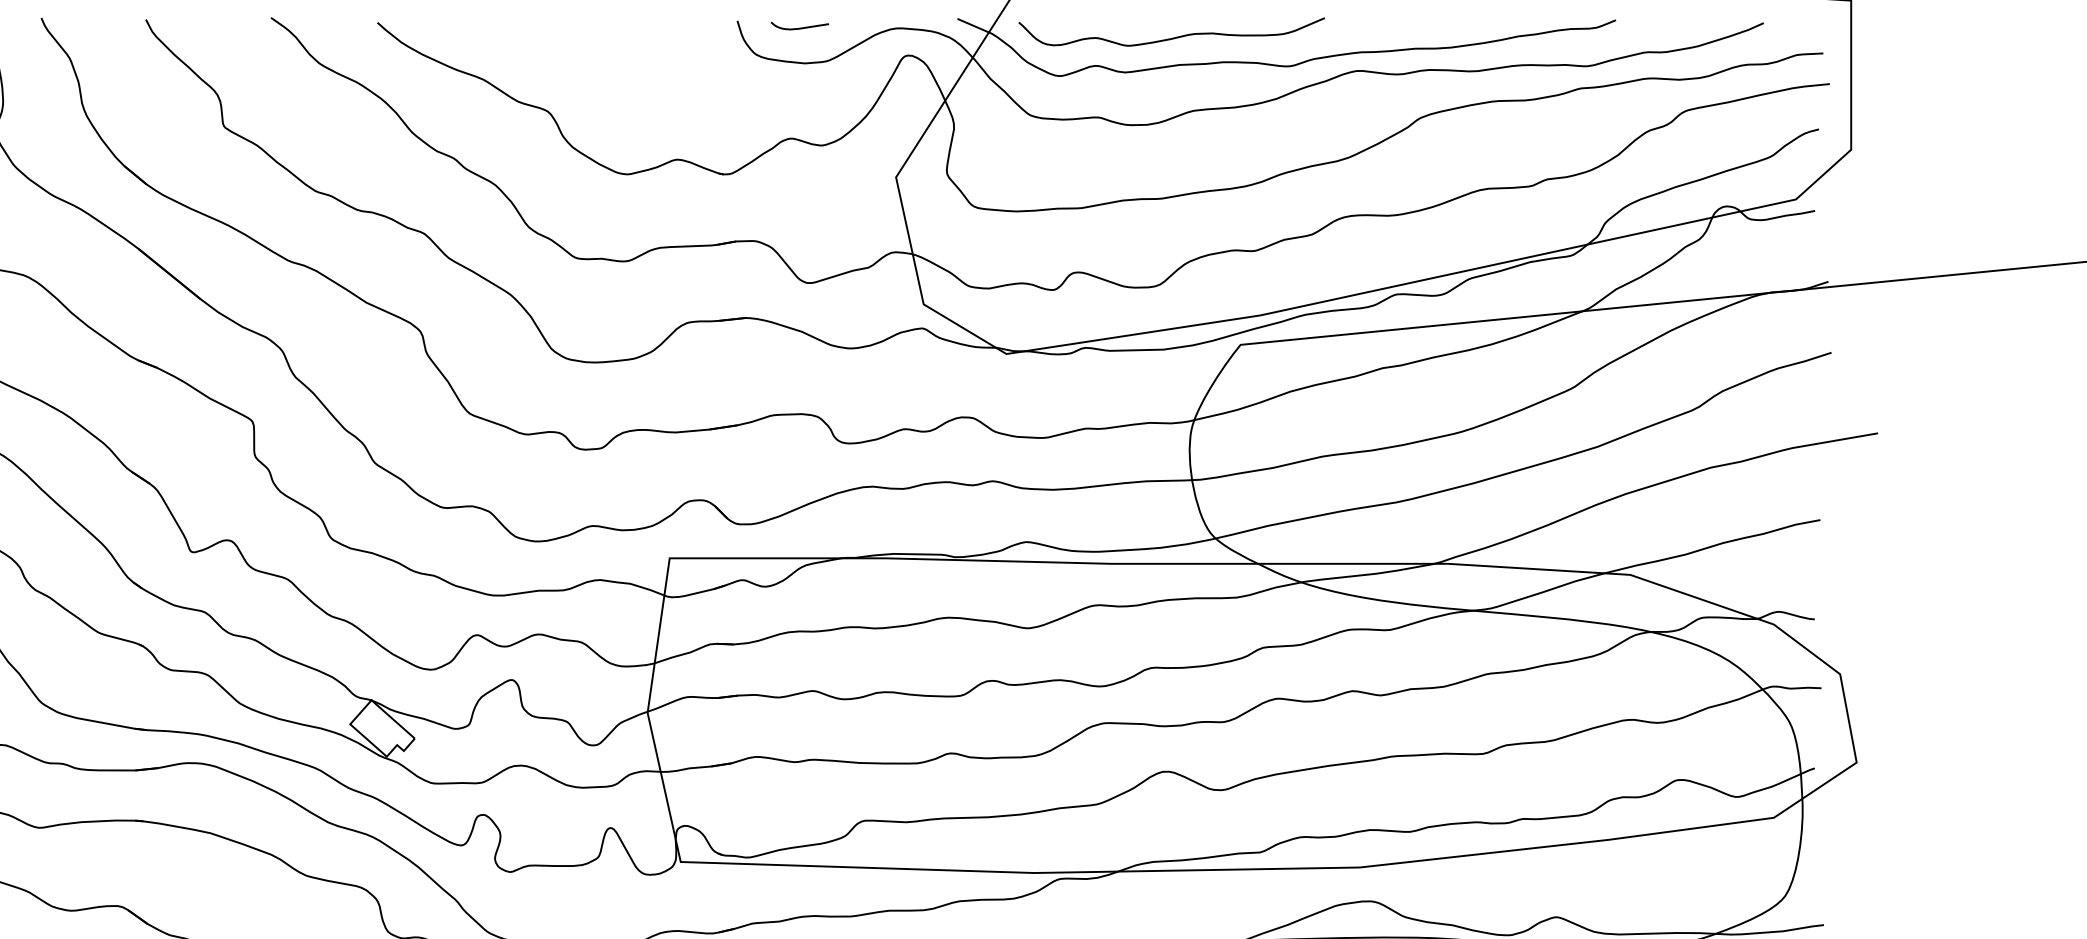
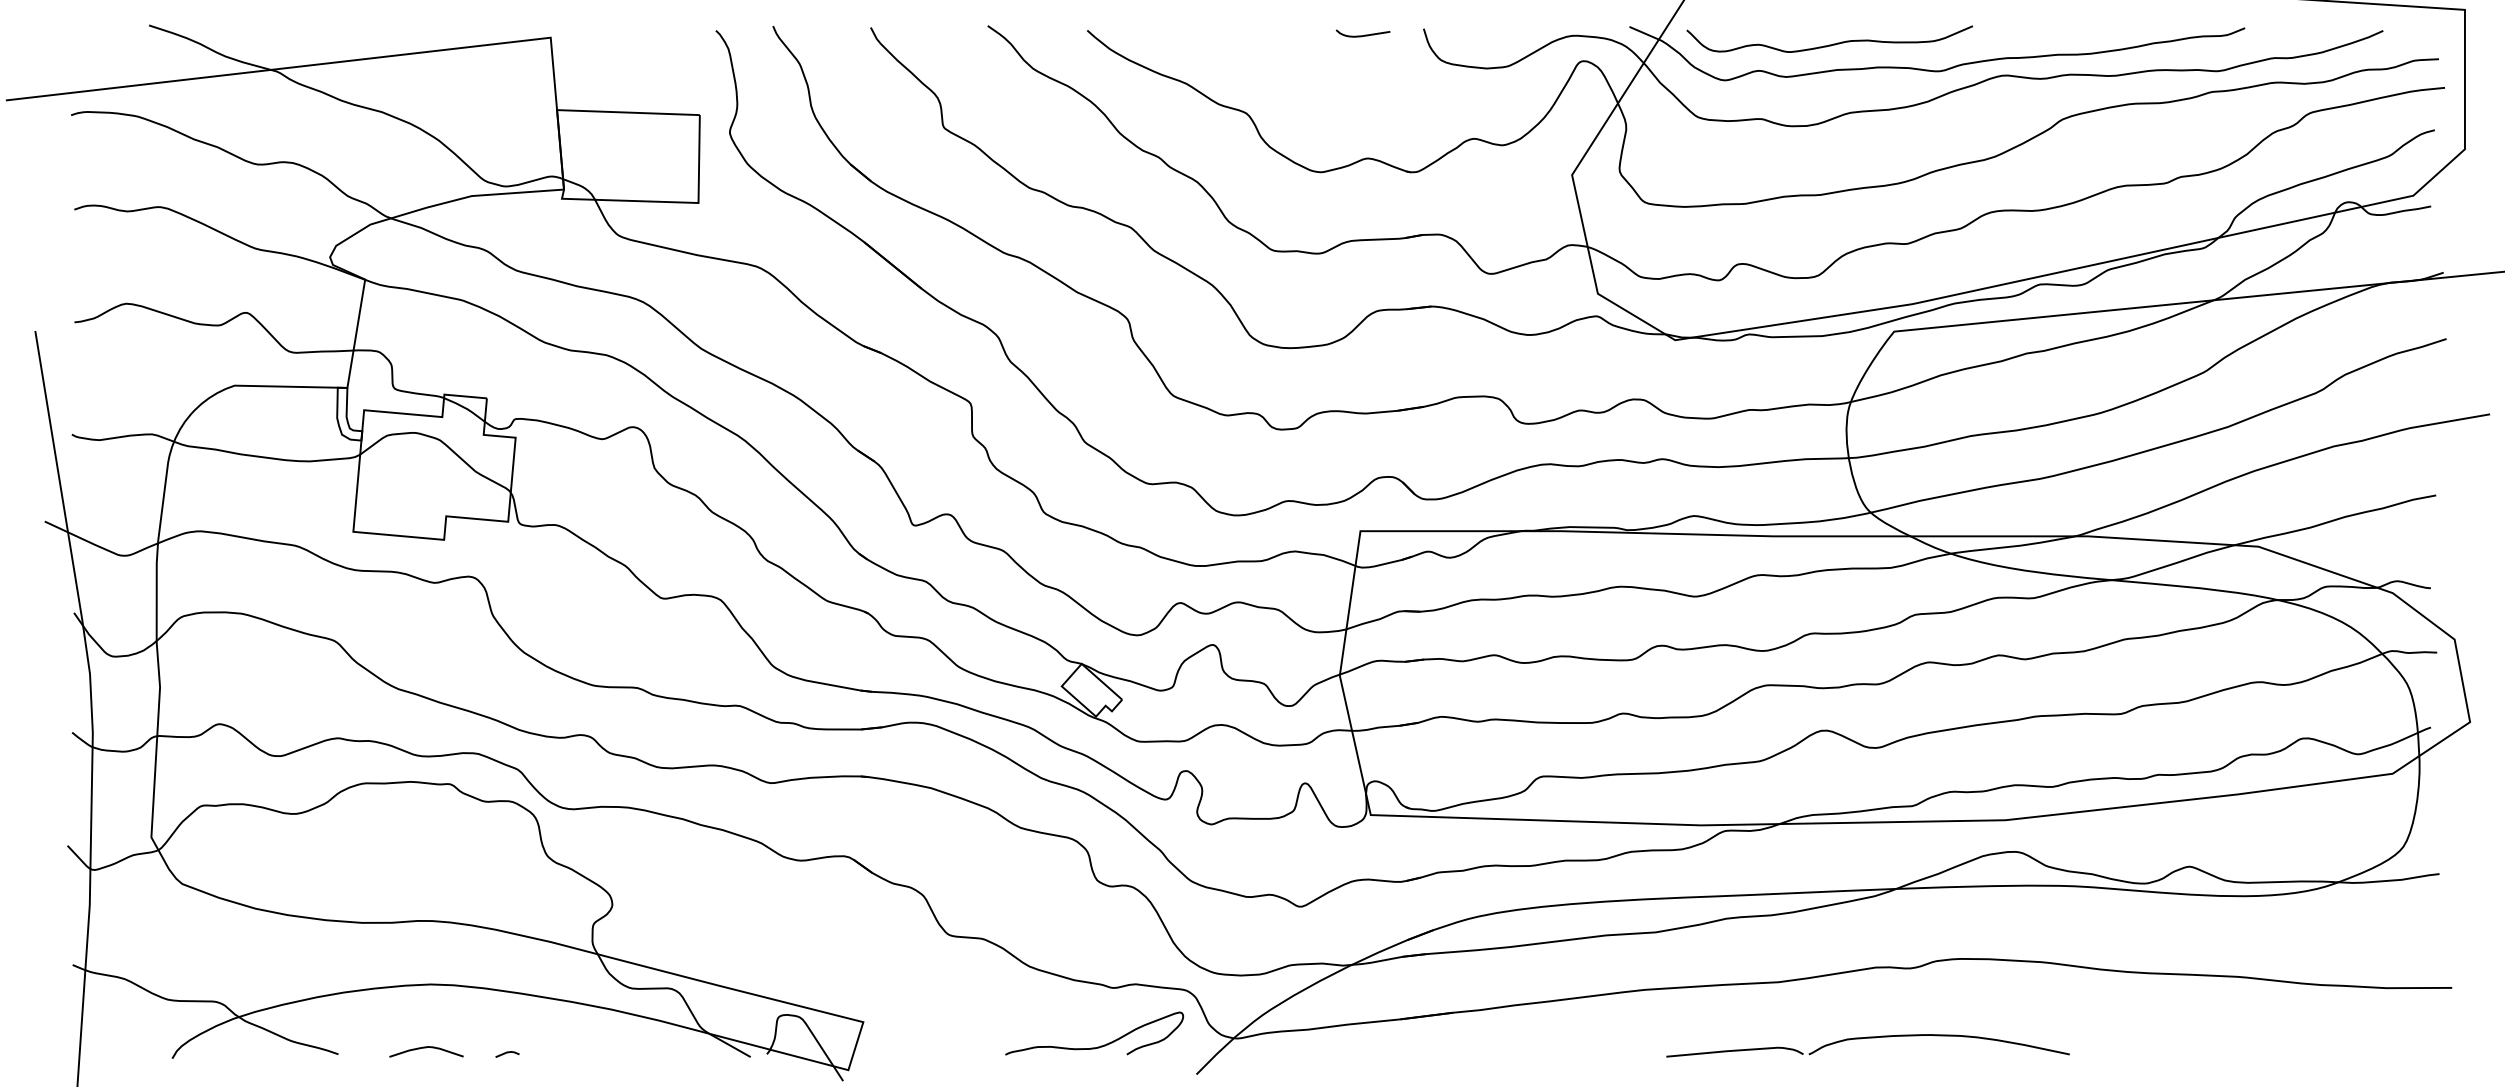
curve: (799, 28) -> (1362, 35), moved

